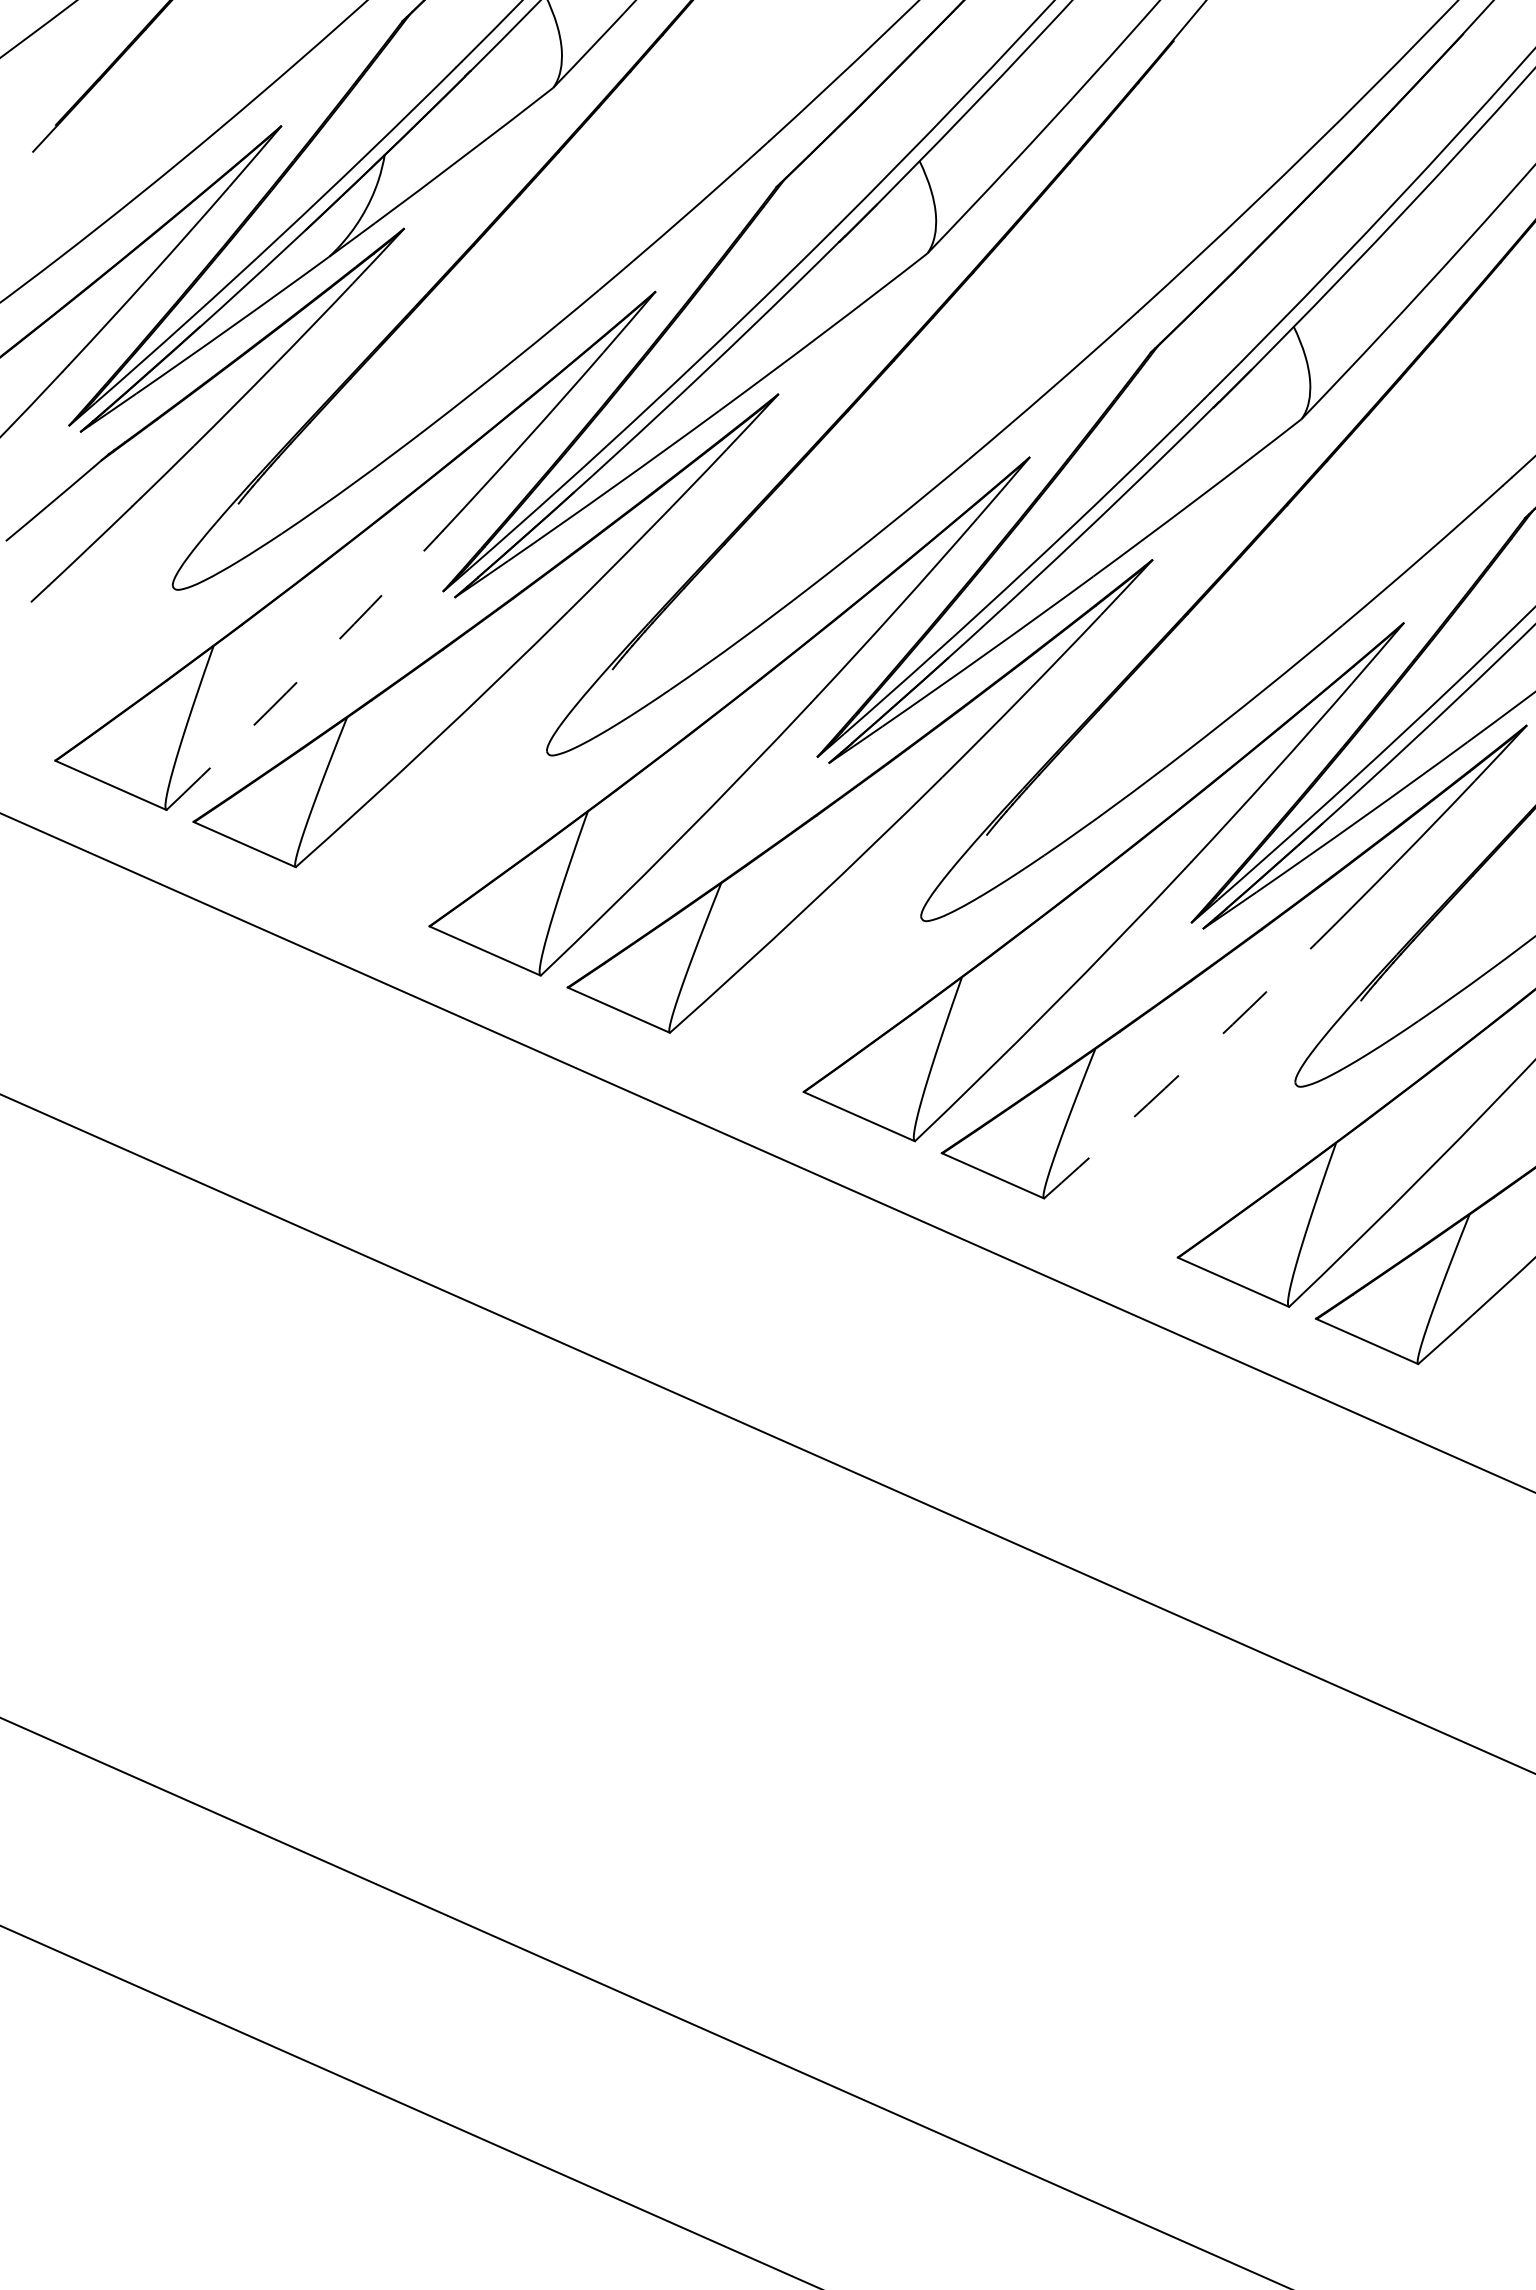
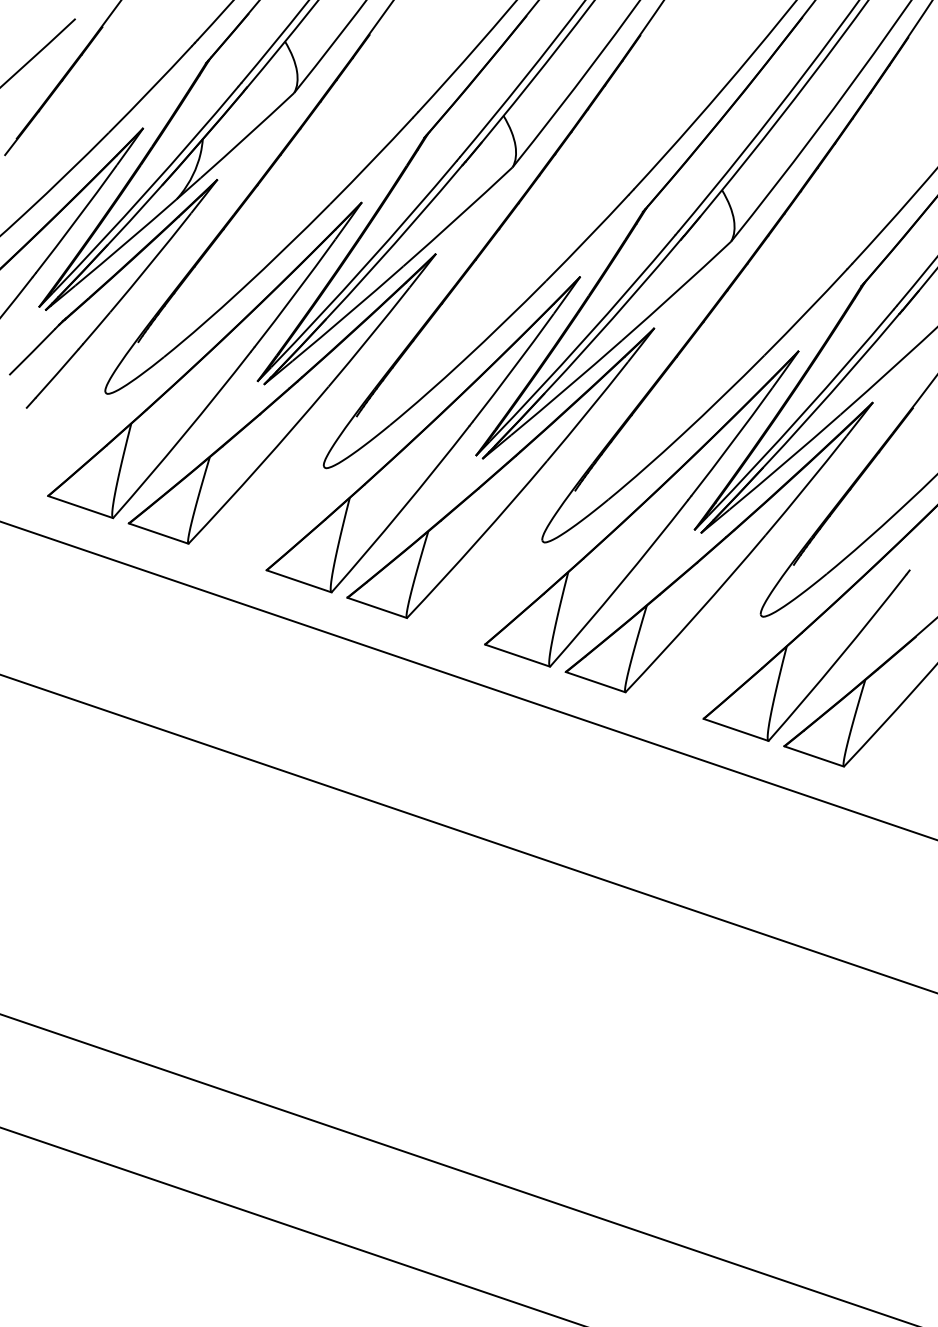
arc: (303, 675) -> (183, 435), dashed -> solid
arc: (1181, 1072) -> (696, 614), dashed -> solid

